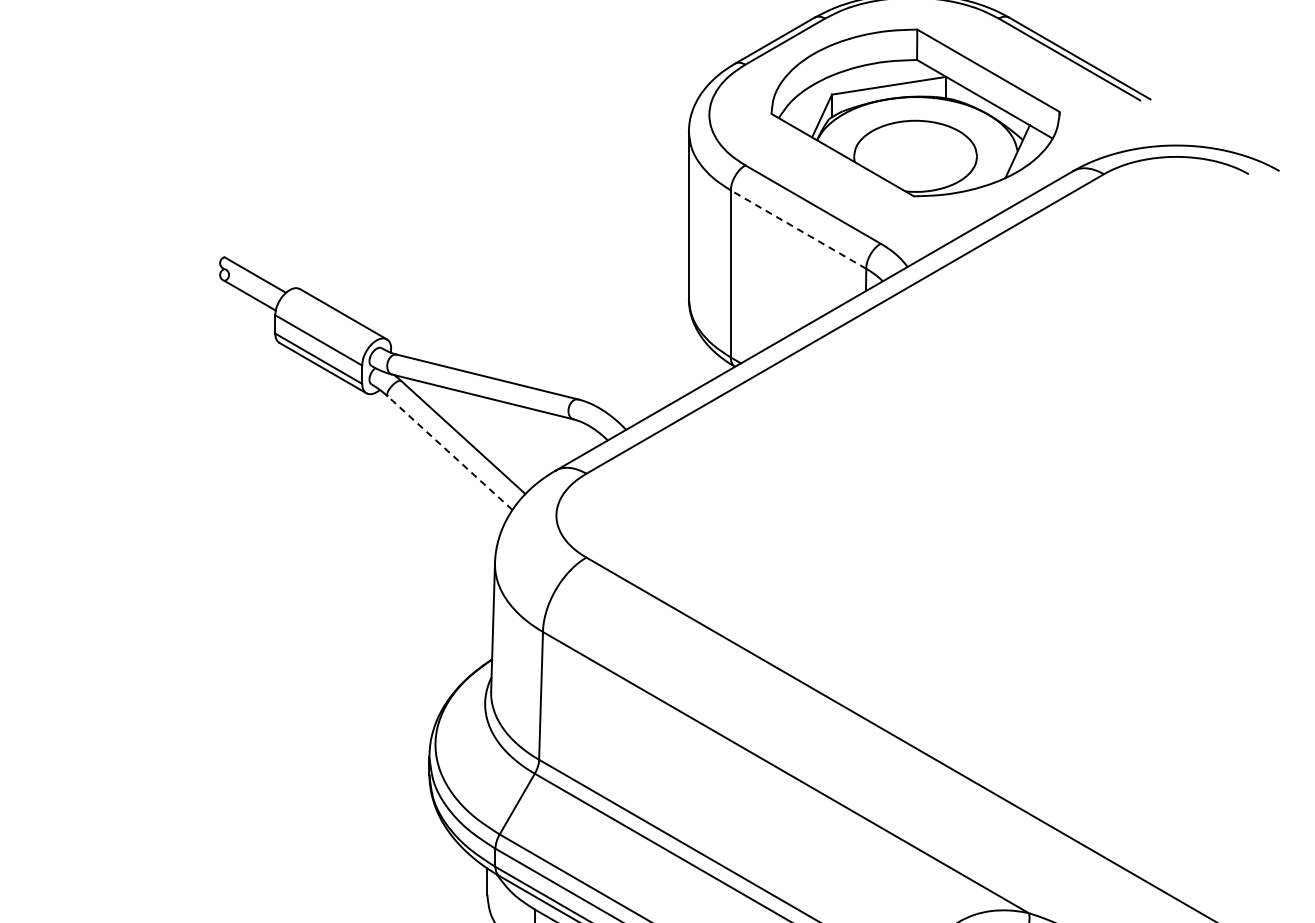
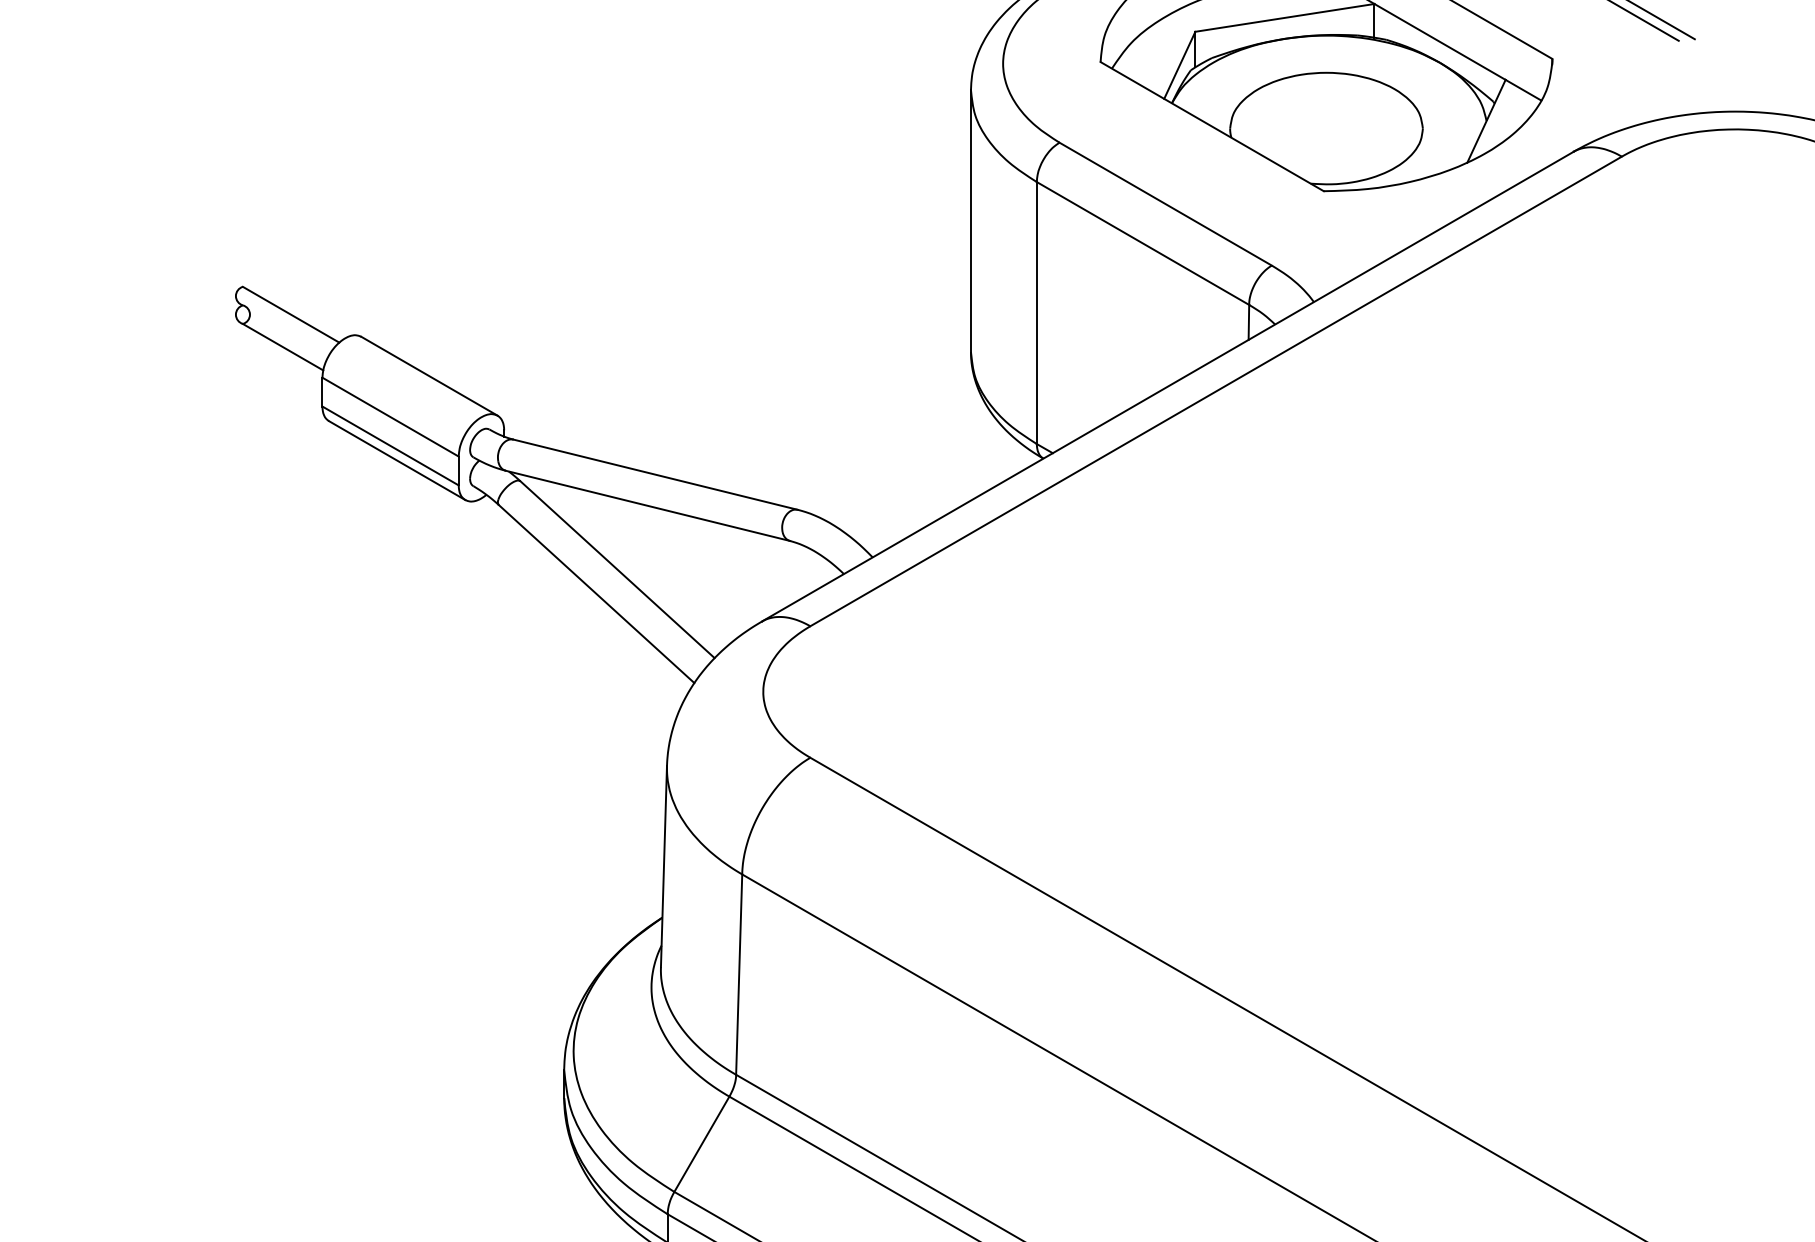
line: (798, 229) -> (1142, 243), dashed -> solid
line: (449, 452) -> (595, 592), dashed -> solid

